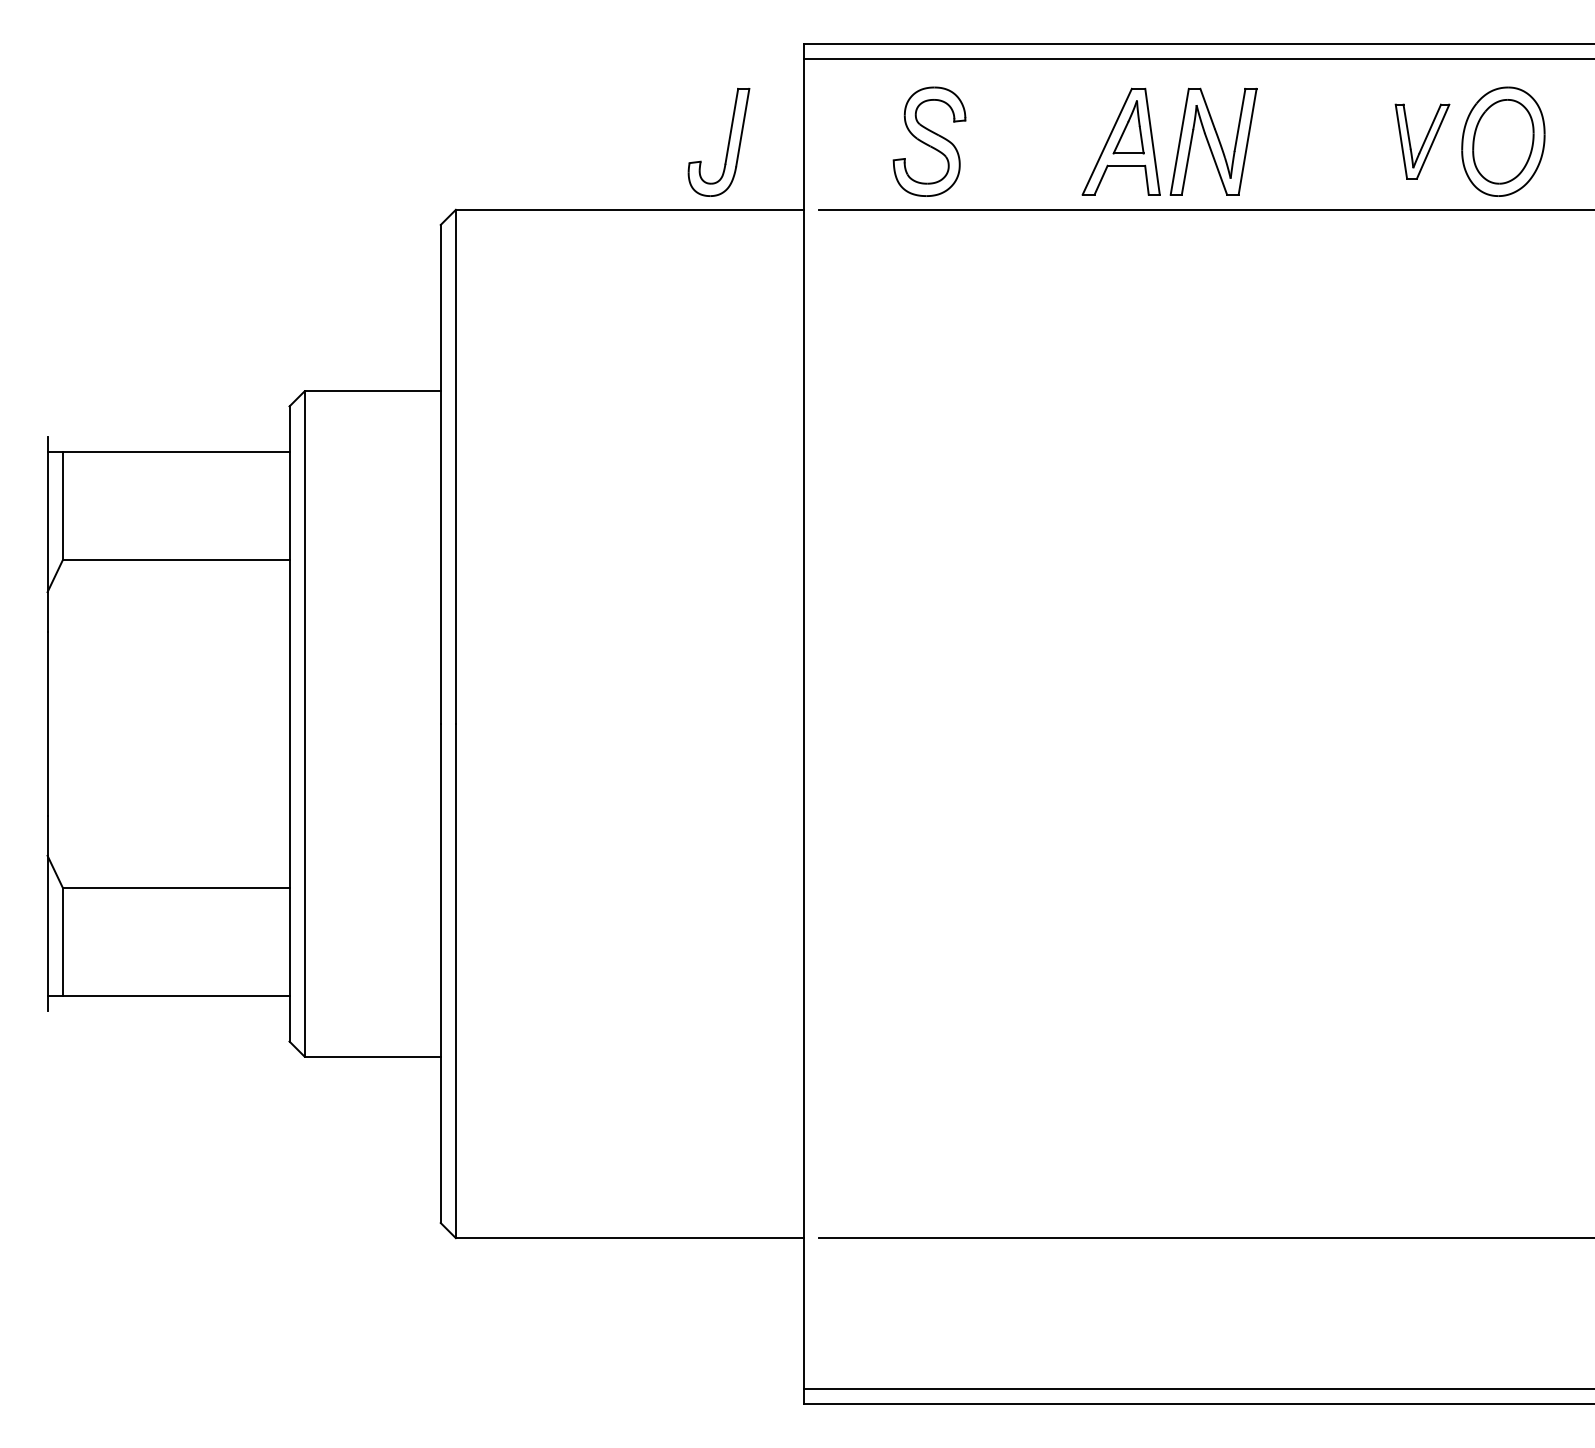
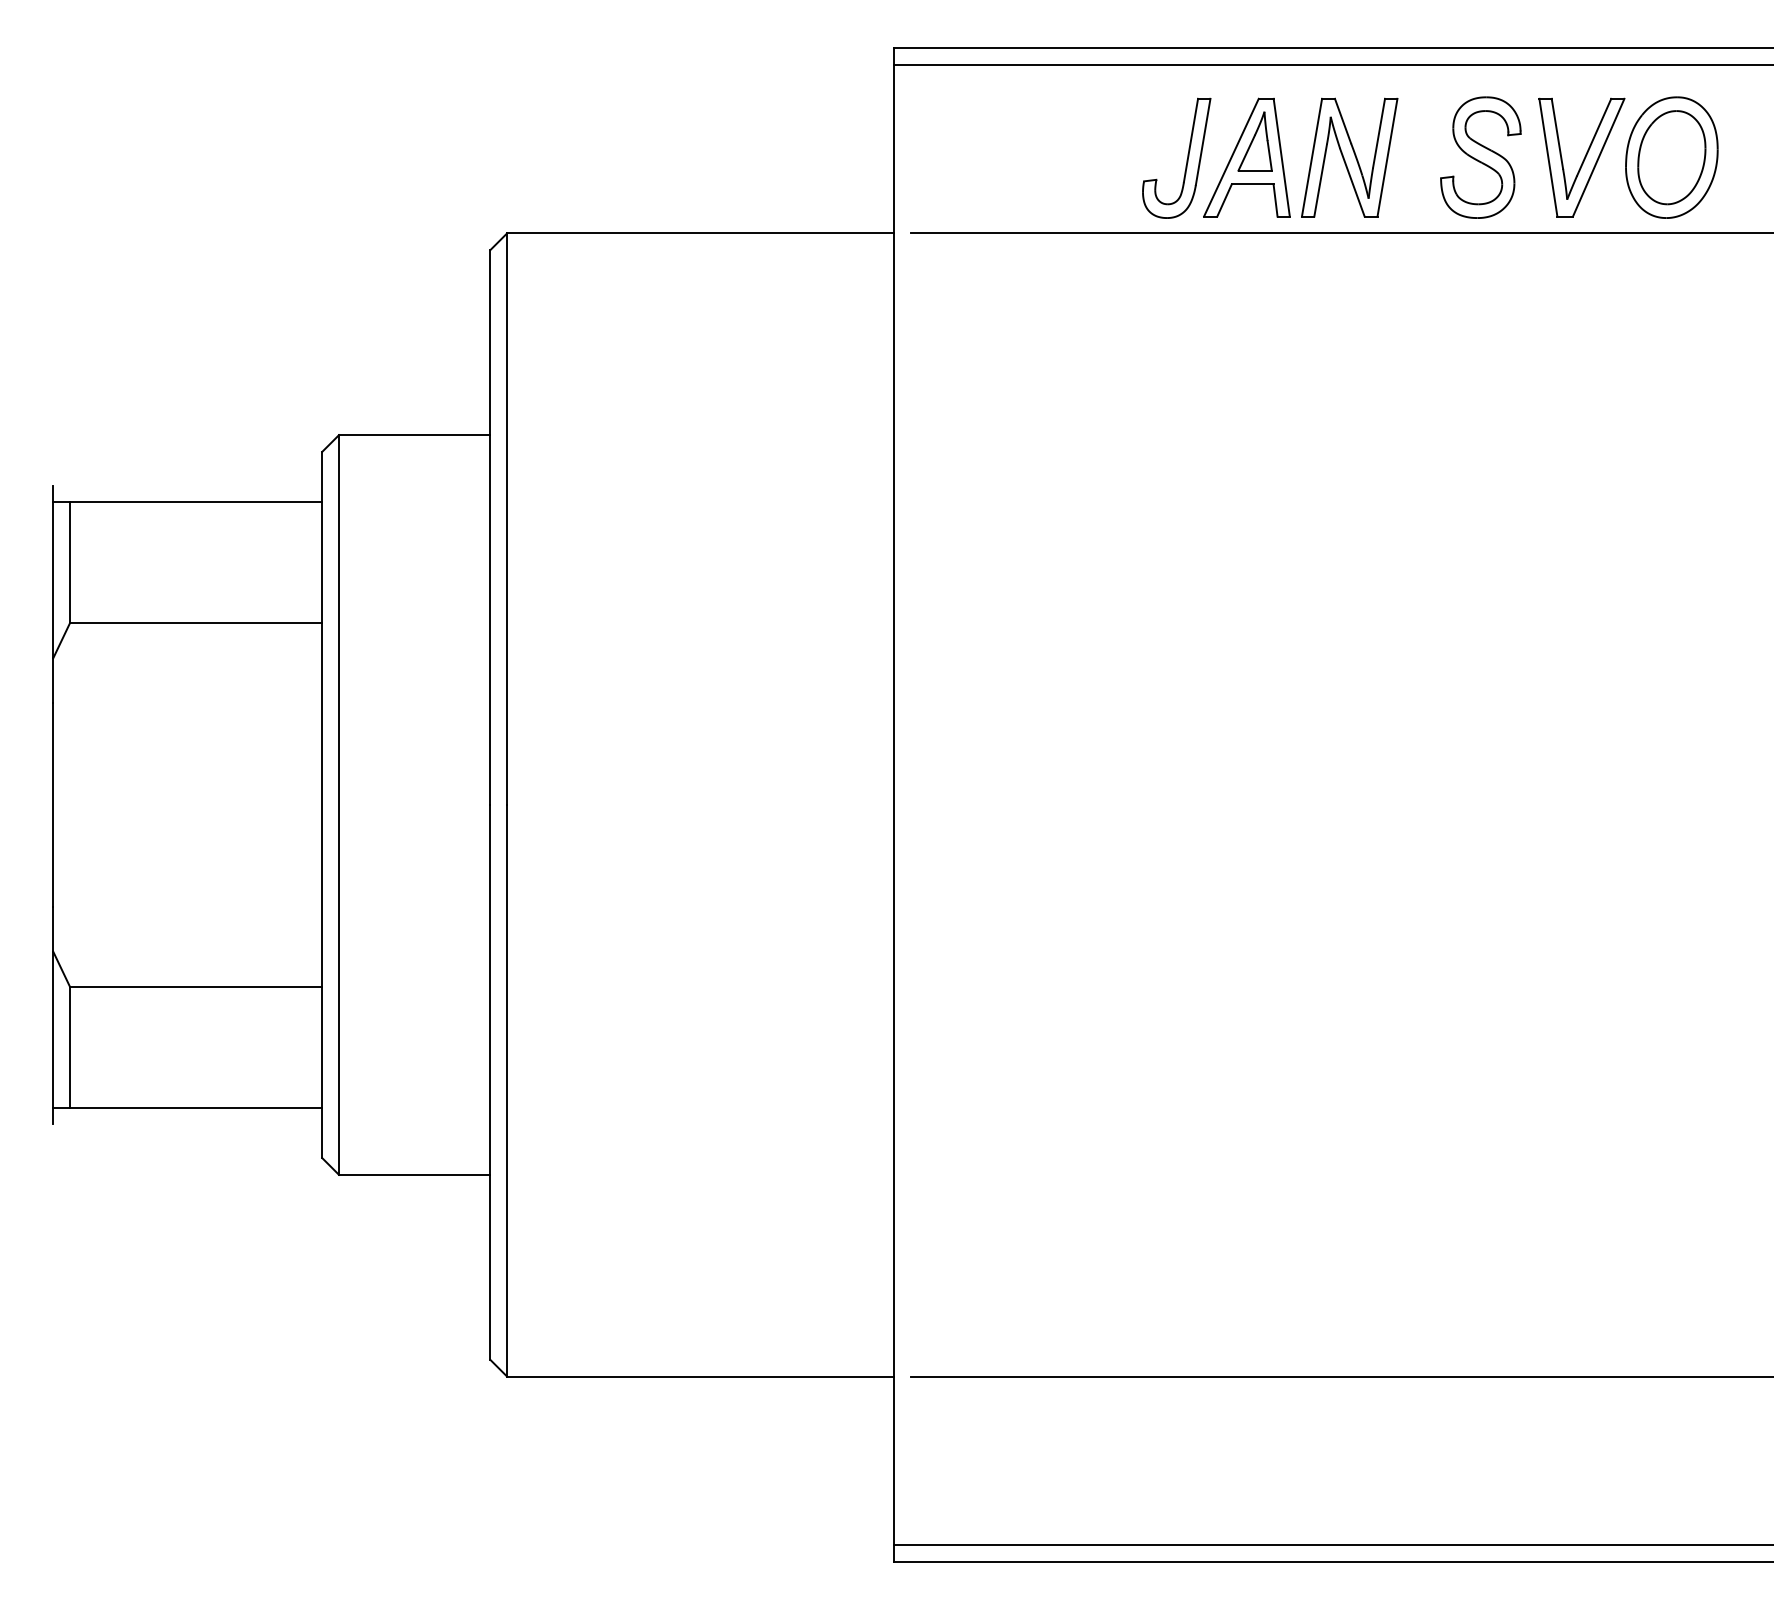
part: (929, 141) -> (1480, 157), moved
part: (1422, 141) -> (1581, 157), size x1.43
part: (727, 143) -> (1186, 159), moved

